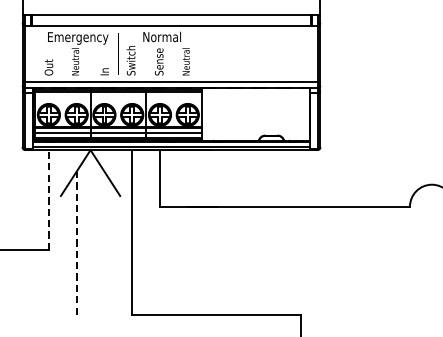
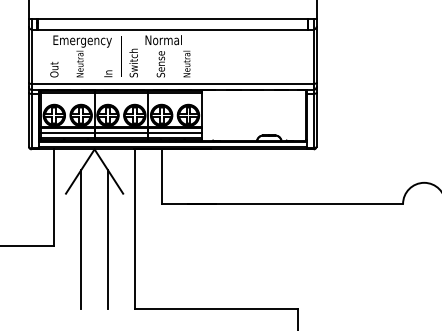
line: (49, 199) -> (54, 197), dashed -> solid
line: (77, 242) -> (81, 238), dashed -> solid
line: (103, 243) -> (107, 239), added

